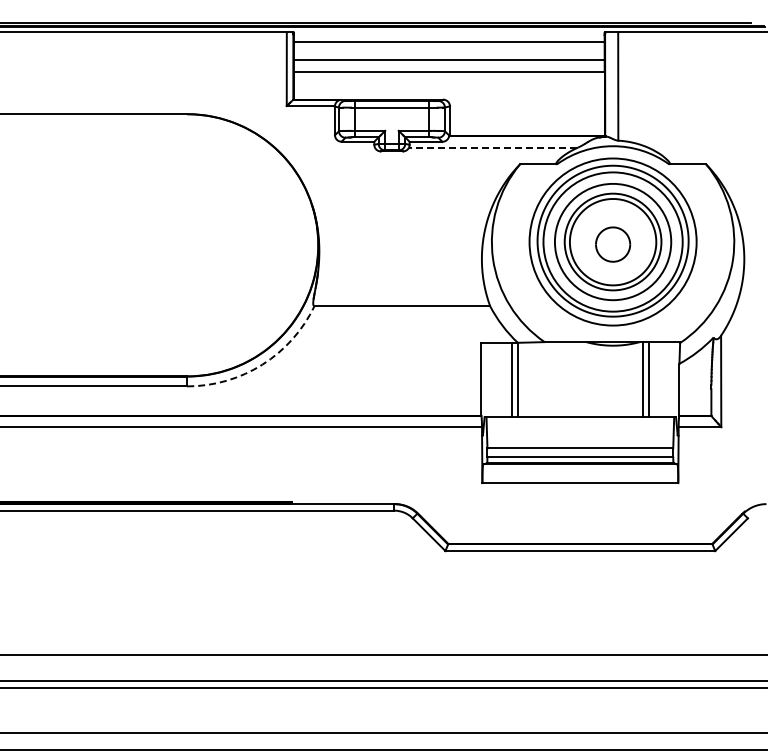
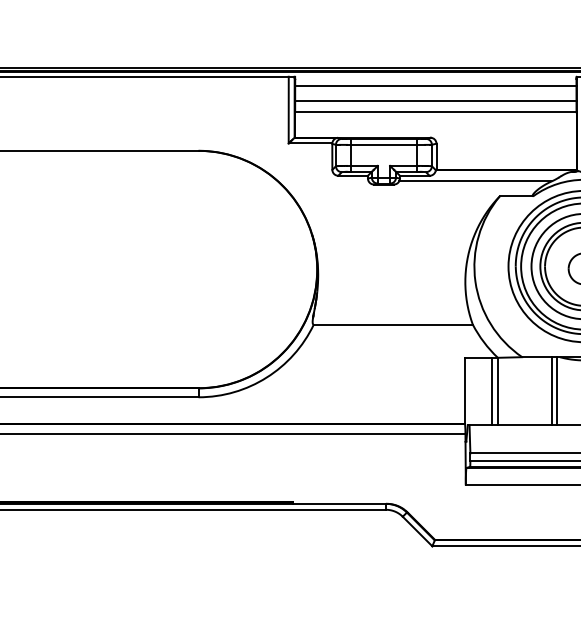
line: (492, 148) -> (474, 181), dashed -> solid
arc: (262, 364) -> (266, 377), dashed -> solid
line: (577, 379) -> (551, 391), added
line: (583, 379) -> (557, 391), added

